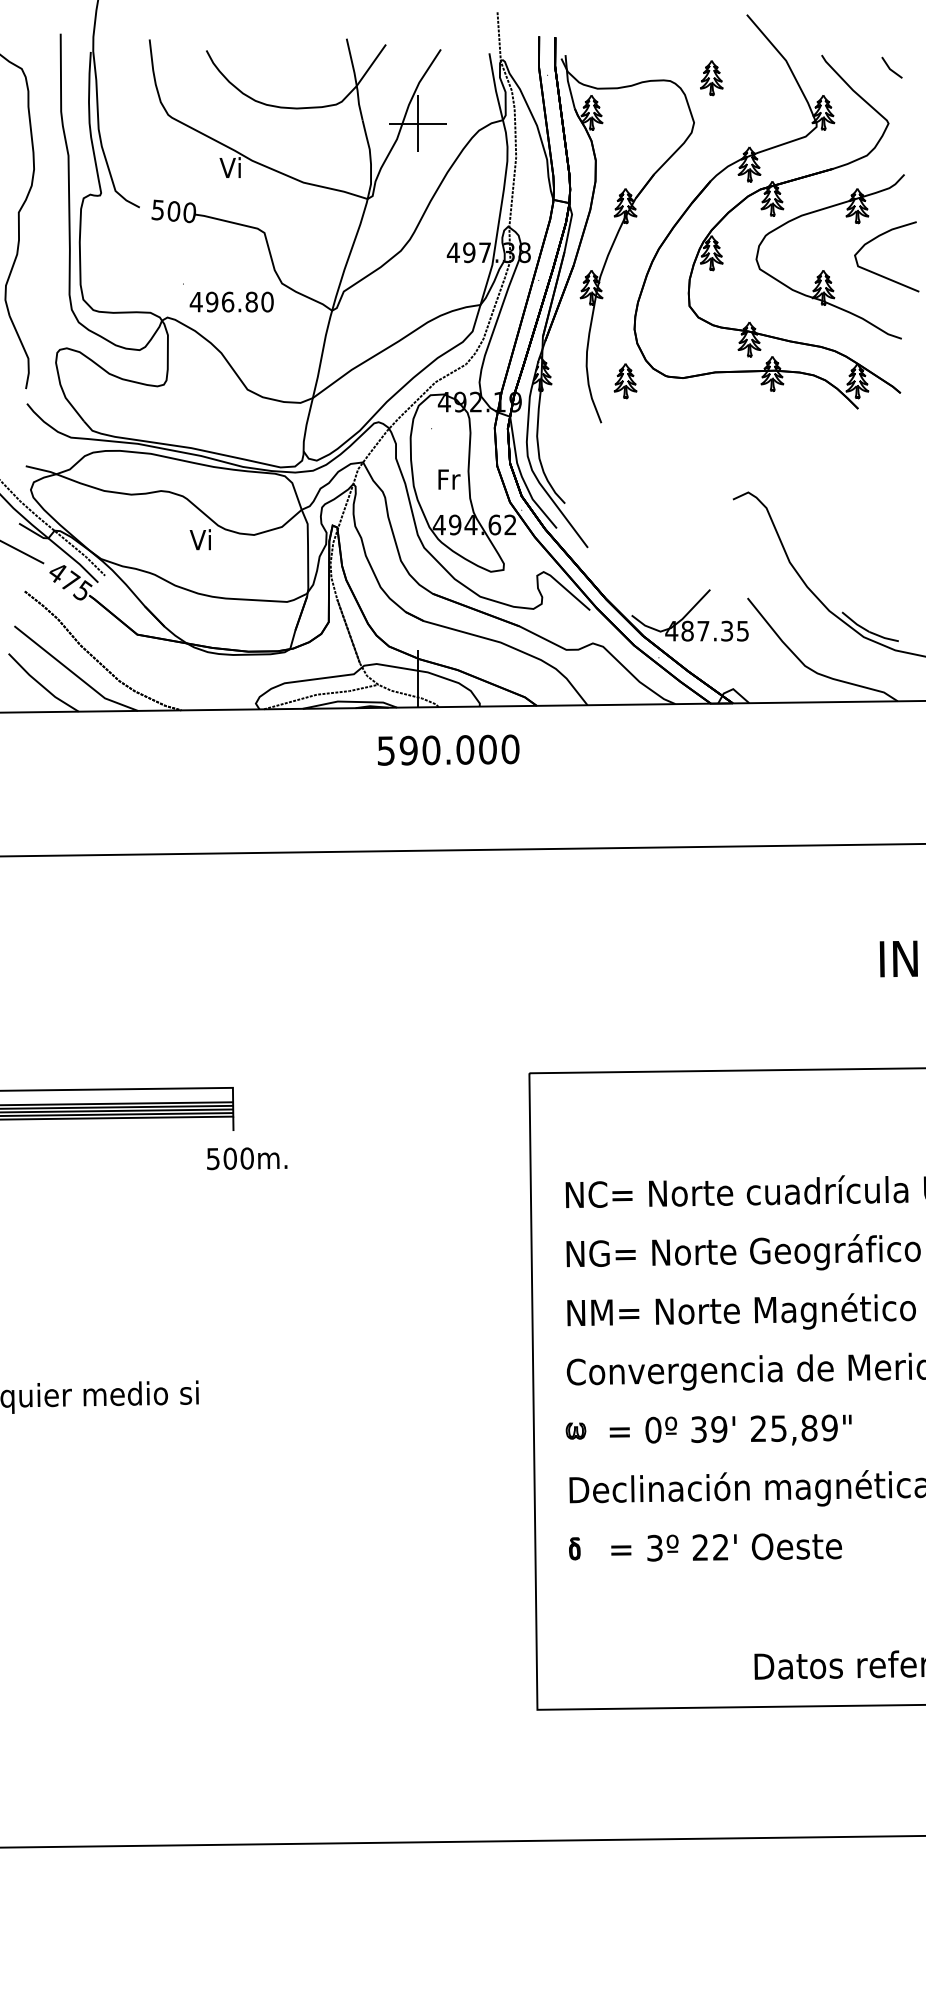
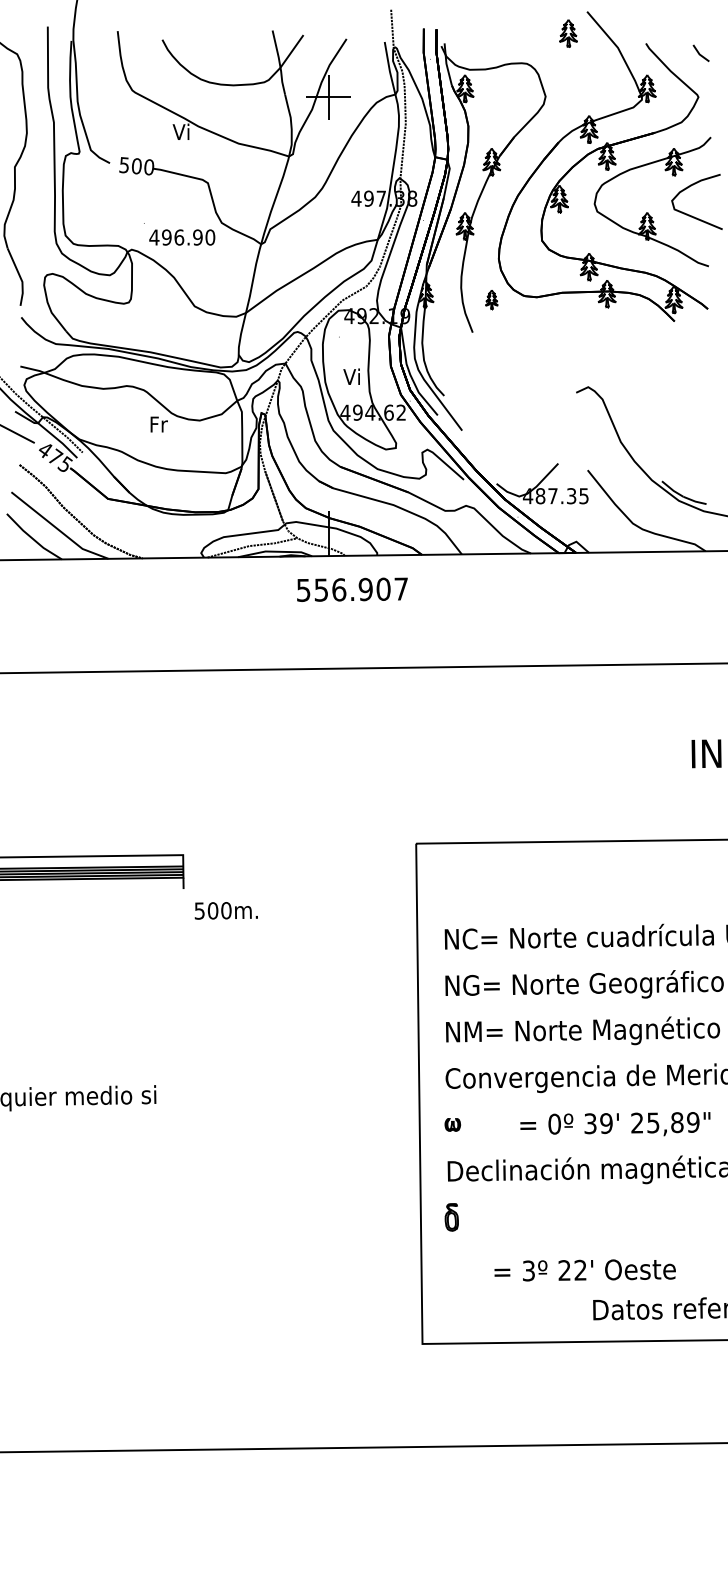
part: (711, 78) -> (568, 33), moved
text: (251, 302) -> (197, 237), 496.80 -> 496.90
part: (625, 380) -> (491, 299), size x0.7
text: (448, 478) -> (352, 376), Fr -> Vi
text: (201, 539) -> (158, 424), Vi -> Fr
text: (459, 749) -> (361, 589), 590.000 -> 556.907
text: (246, 1158) -> (225, 910), moved
text: (730, 1430) -> (615, 1124), moved
text: (725, 1547) -> (584, 1270), moved
part: (574, 1548) -> (451, 1217), size x1.6

